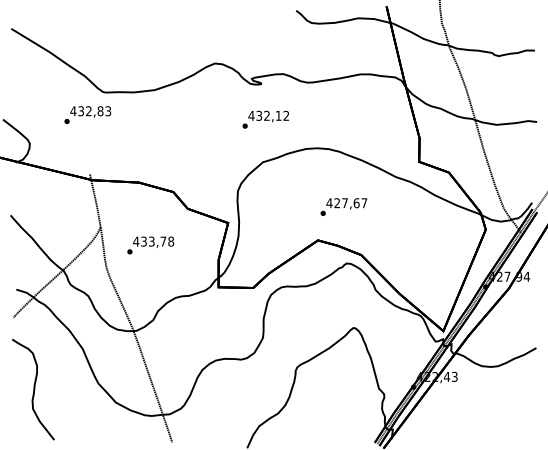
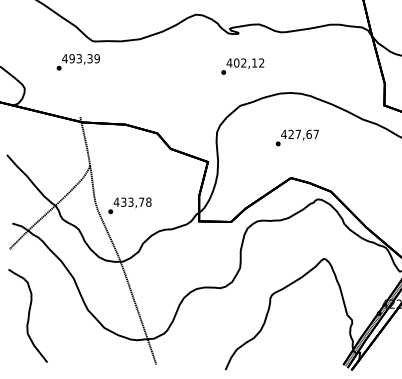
text: (94, 111) -> (84, 58), 432,83 -> 493,39
text: (259, 115) -> (236, 62), 432,12 -> 402,12
text: (343, 206) -> (296, 137), moved
text: (150, 245) -> (129, 205), moved

